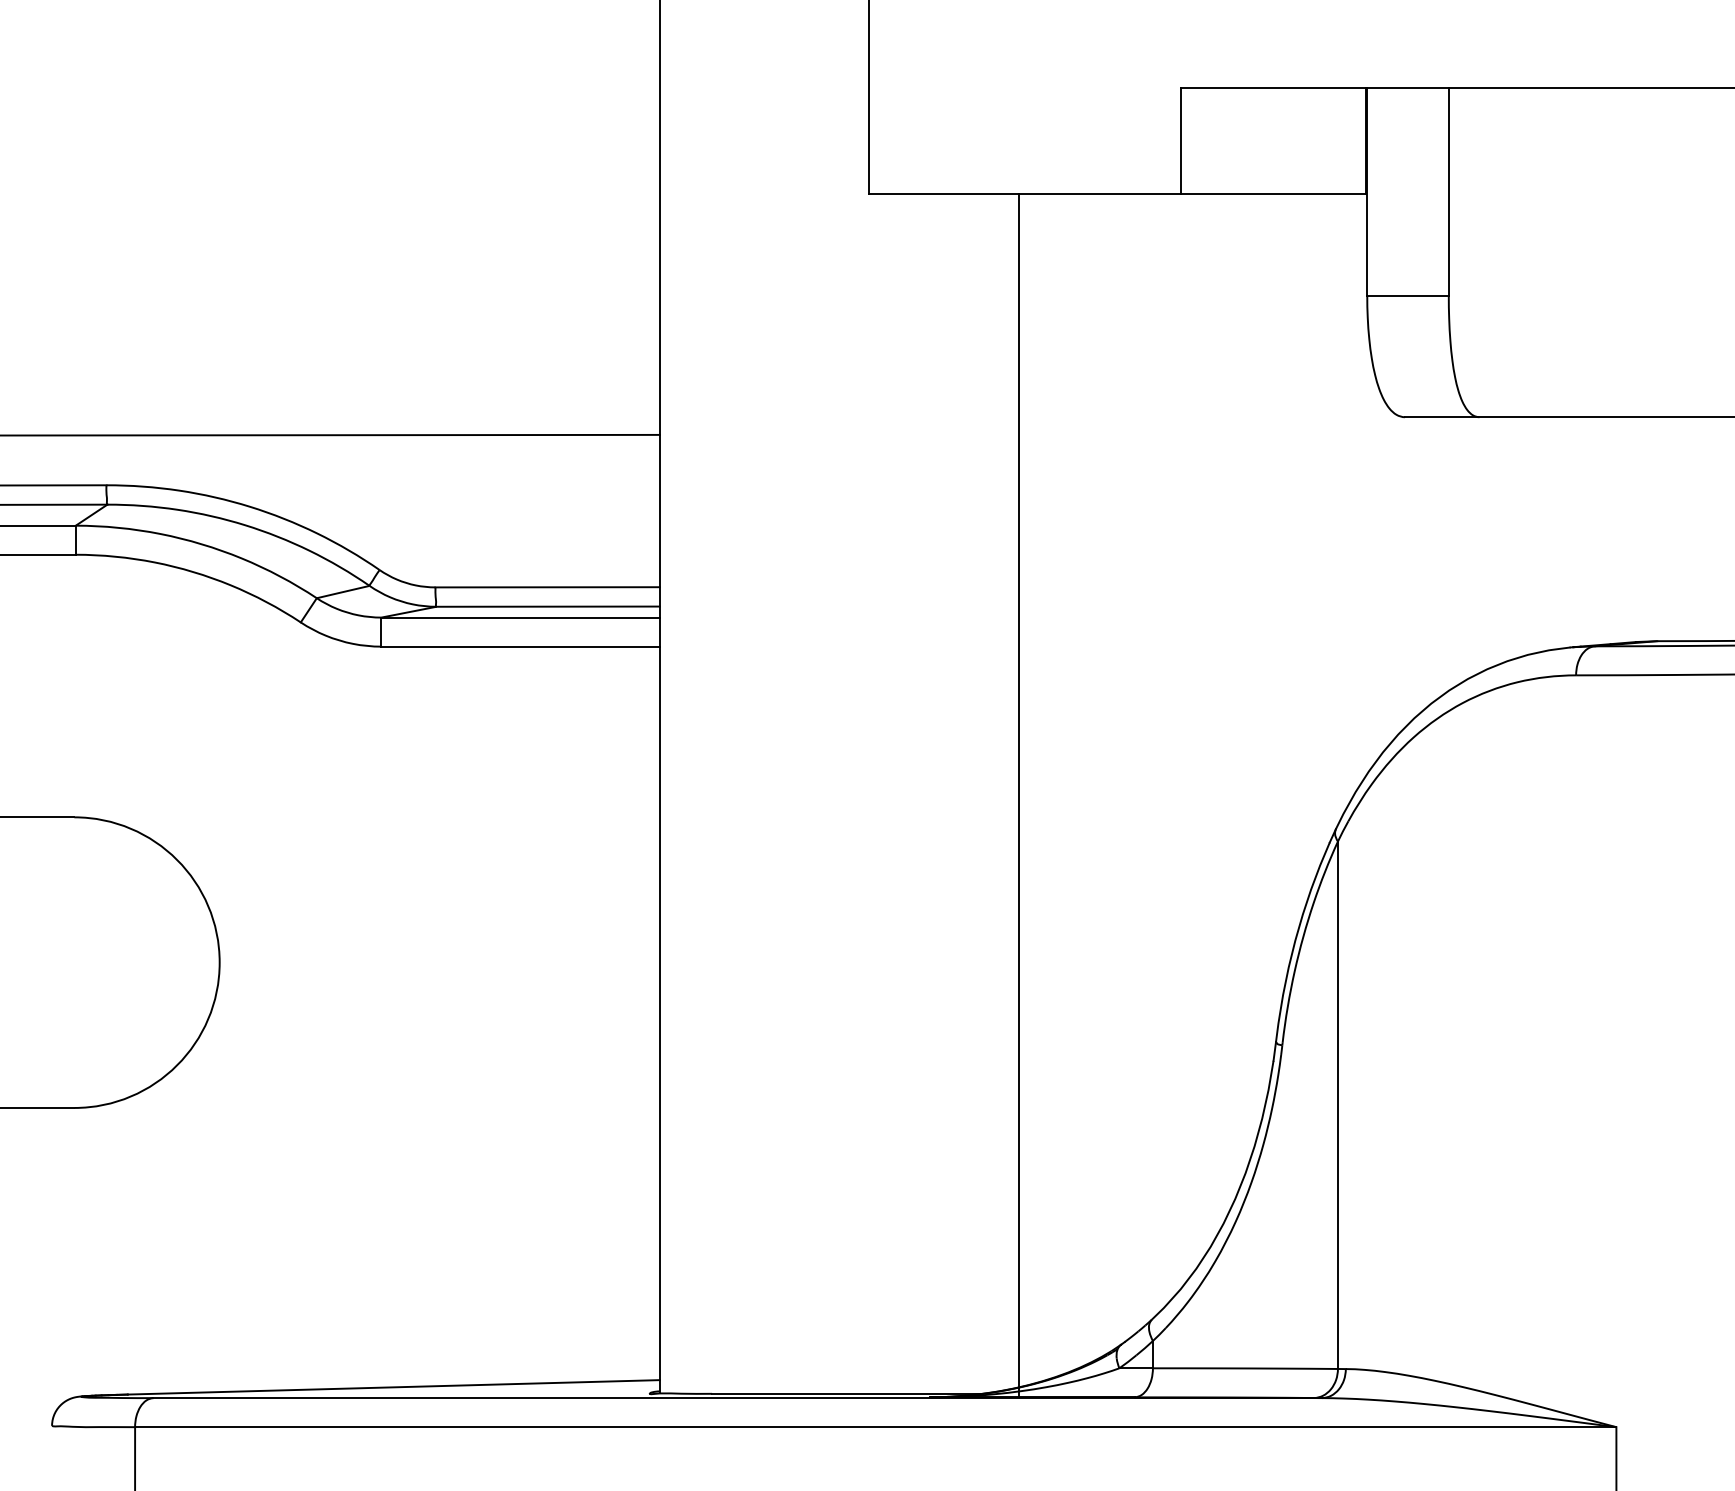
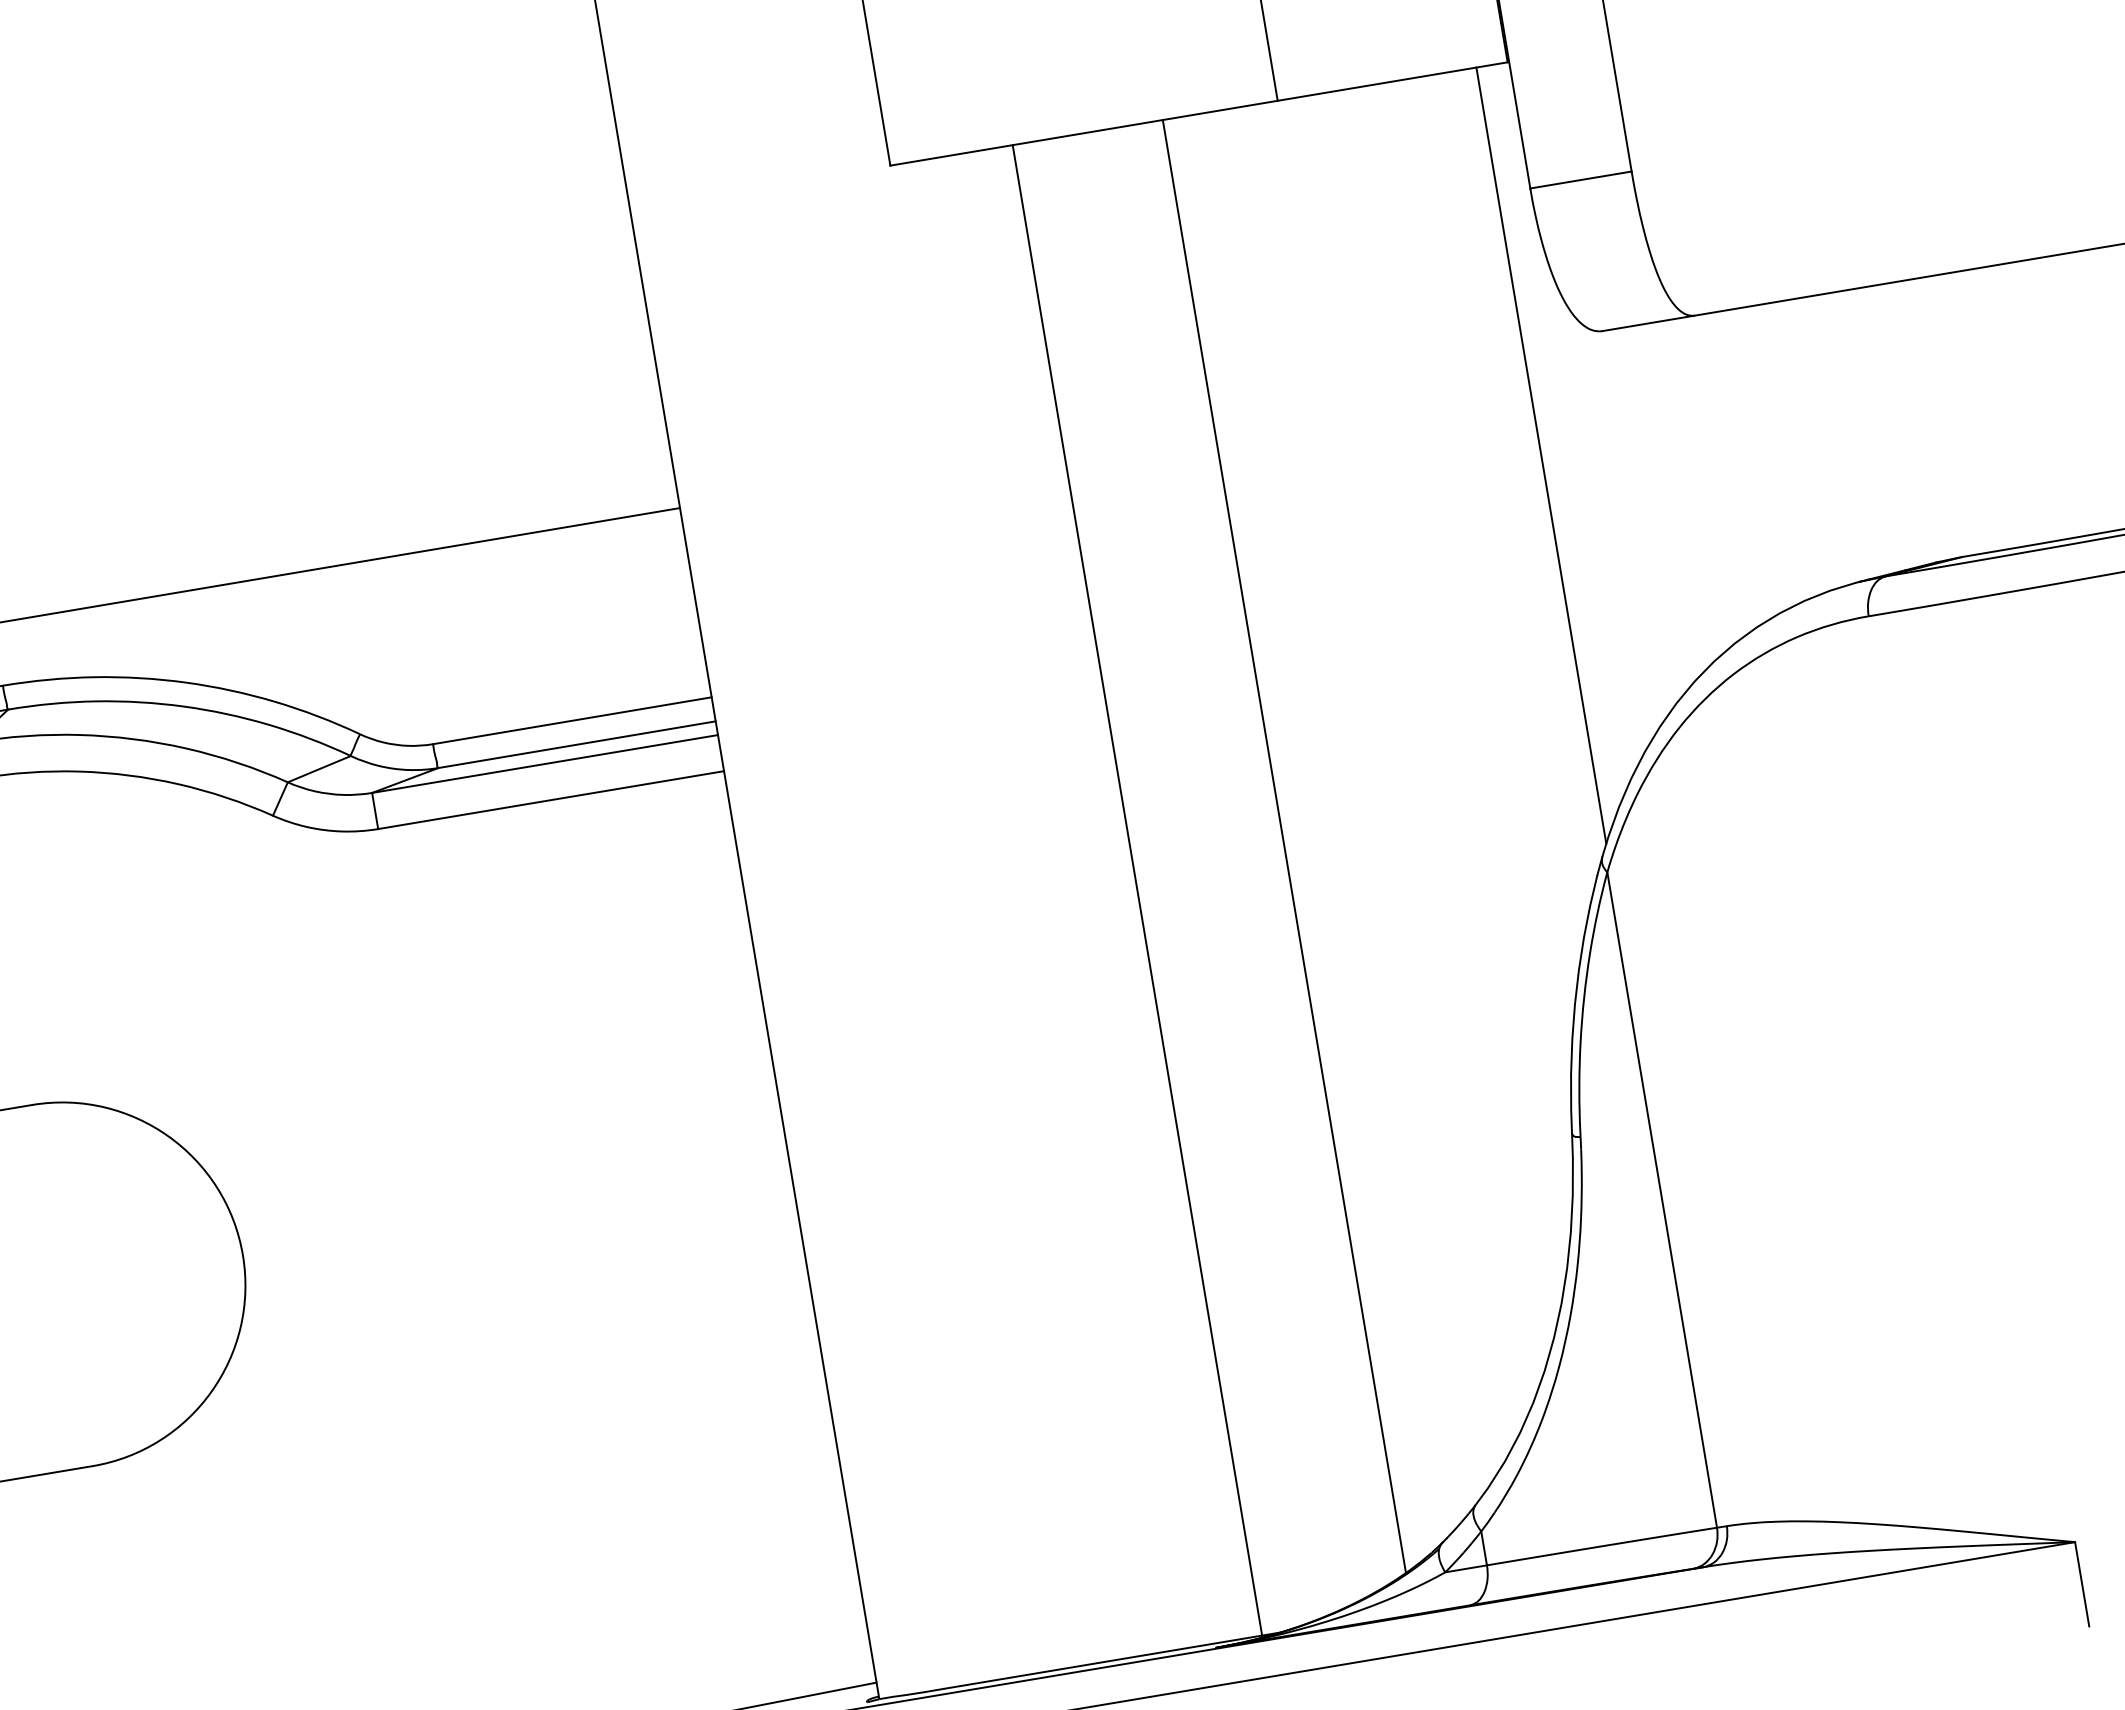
line: (1340, 506) -> (1540, 455), added
line: (1088, 778) -> (1284, 845), added
line: (1018, 795) -> (1137, 892), moved

